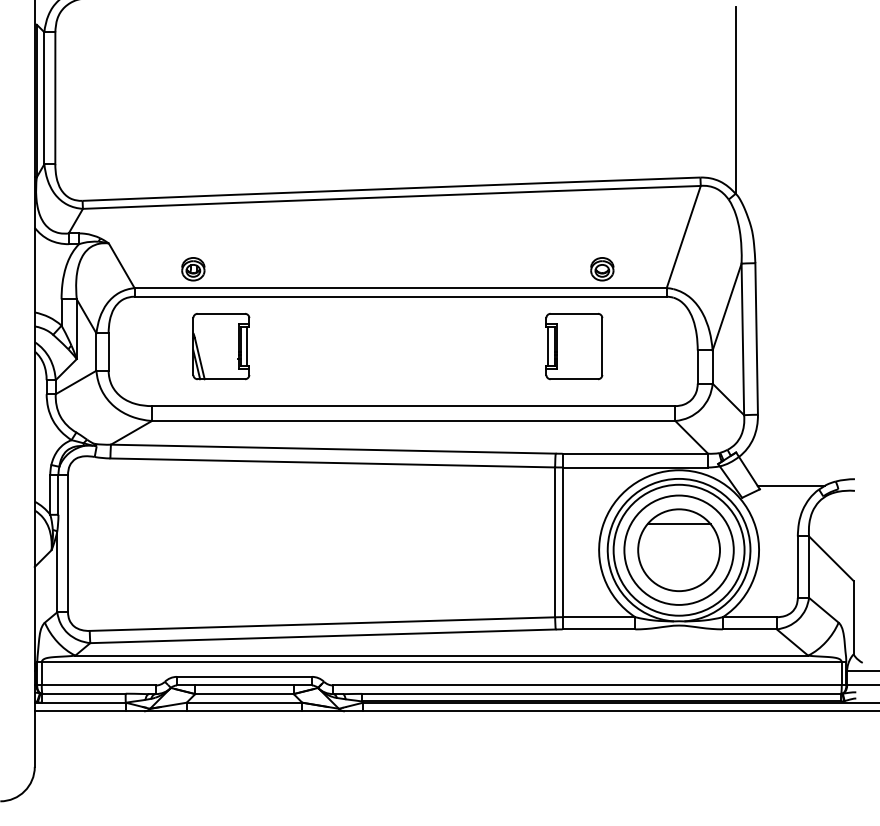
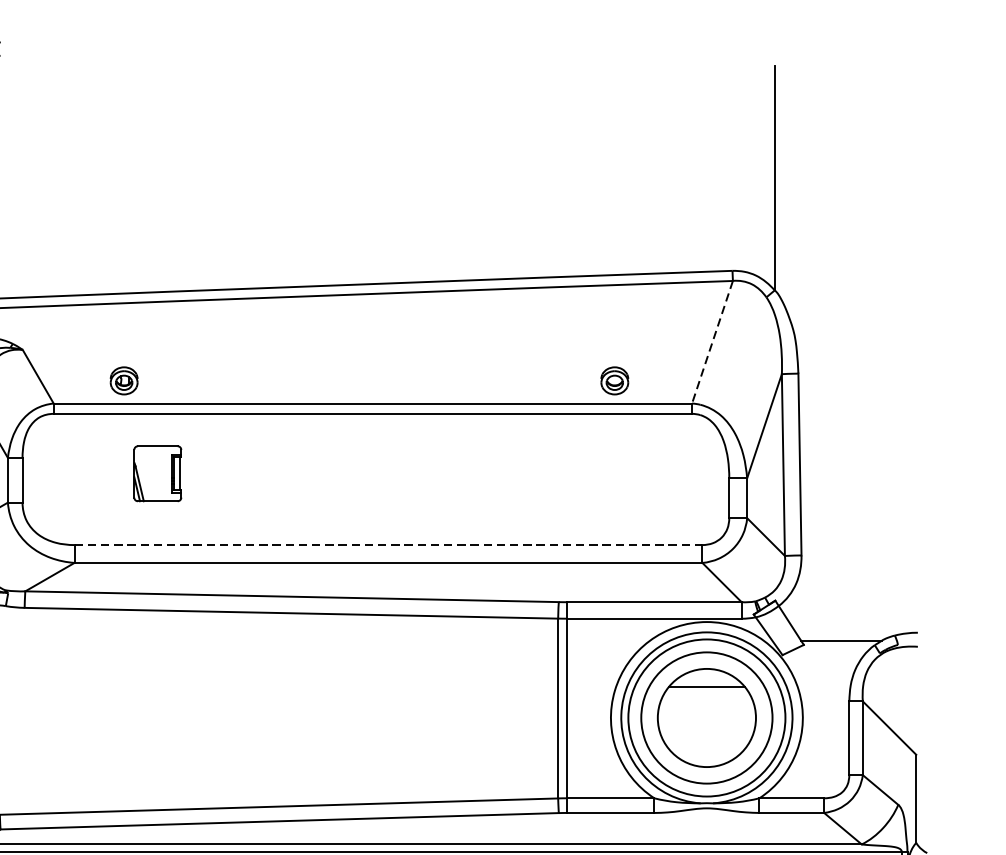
line: (683, 237) -> (712, 342), solid -> dashed
part: (221, 346) -> (157, 473), size x0.7
part: (574, 346) -> (581, 473), removed
line: (413, 406) -> (388, 545), solid -> dashed

